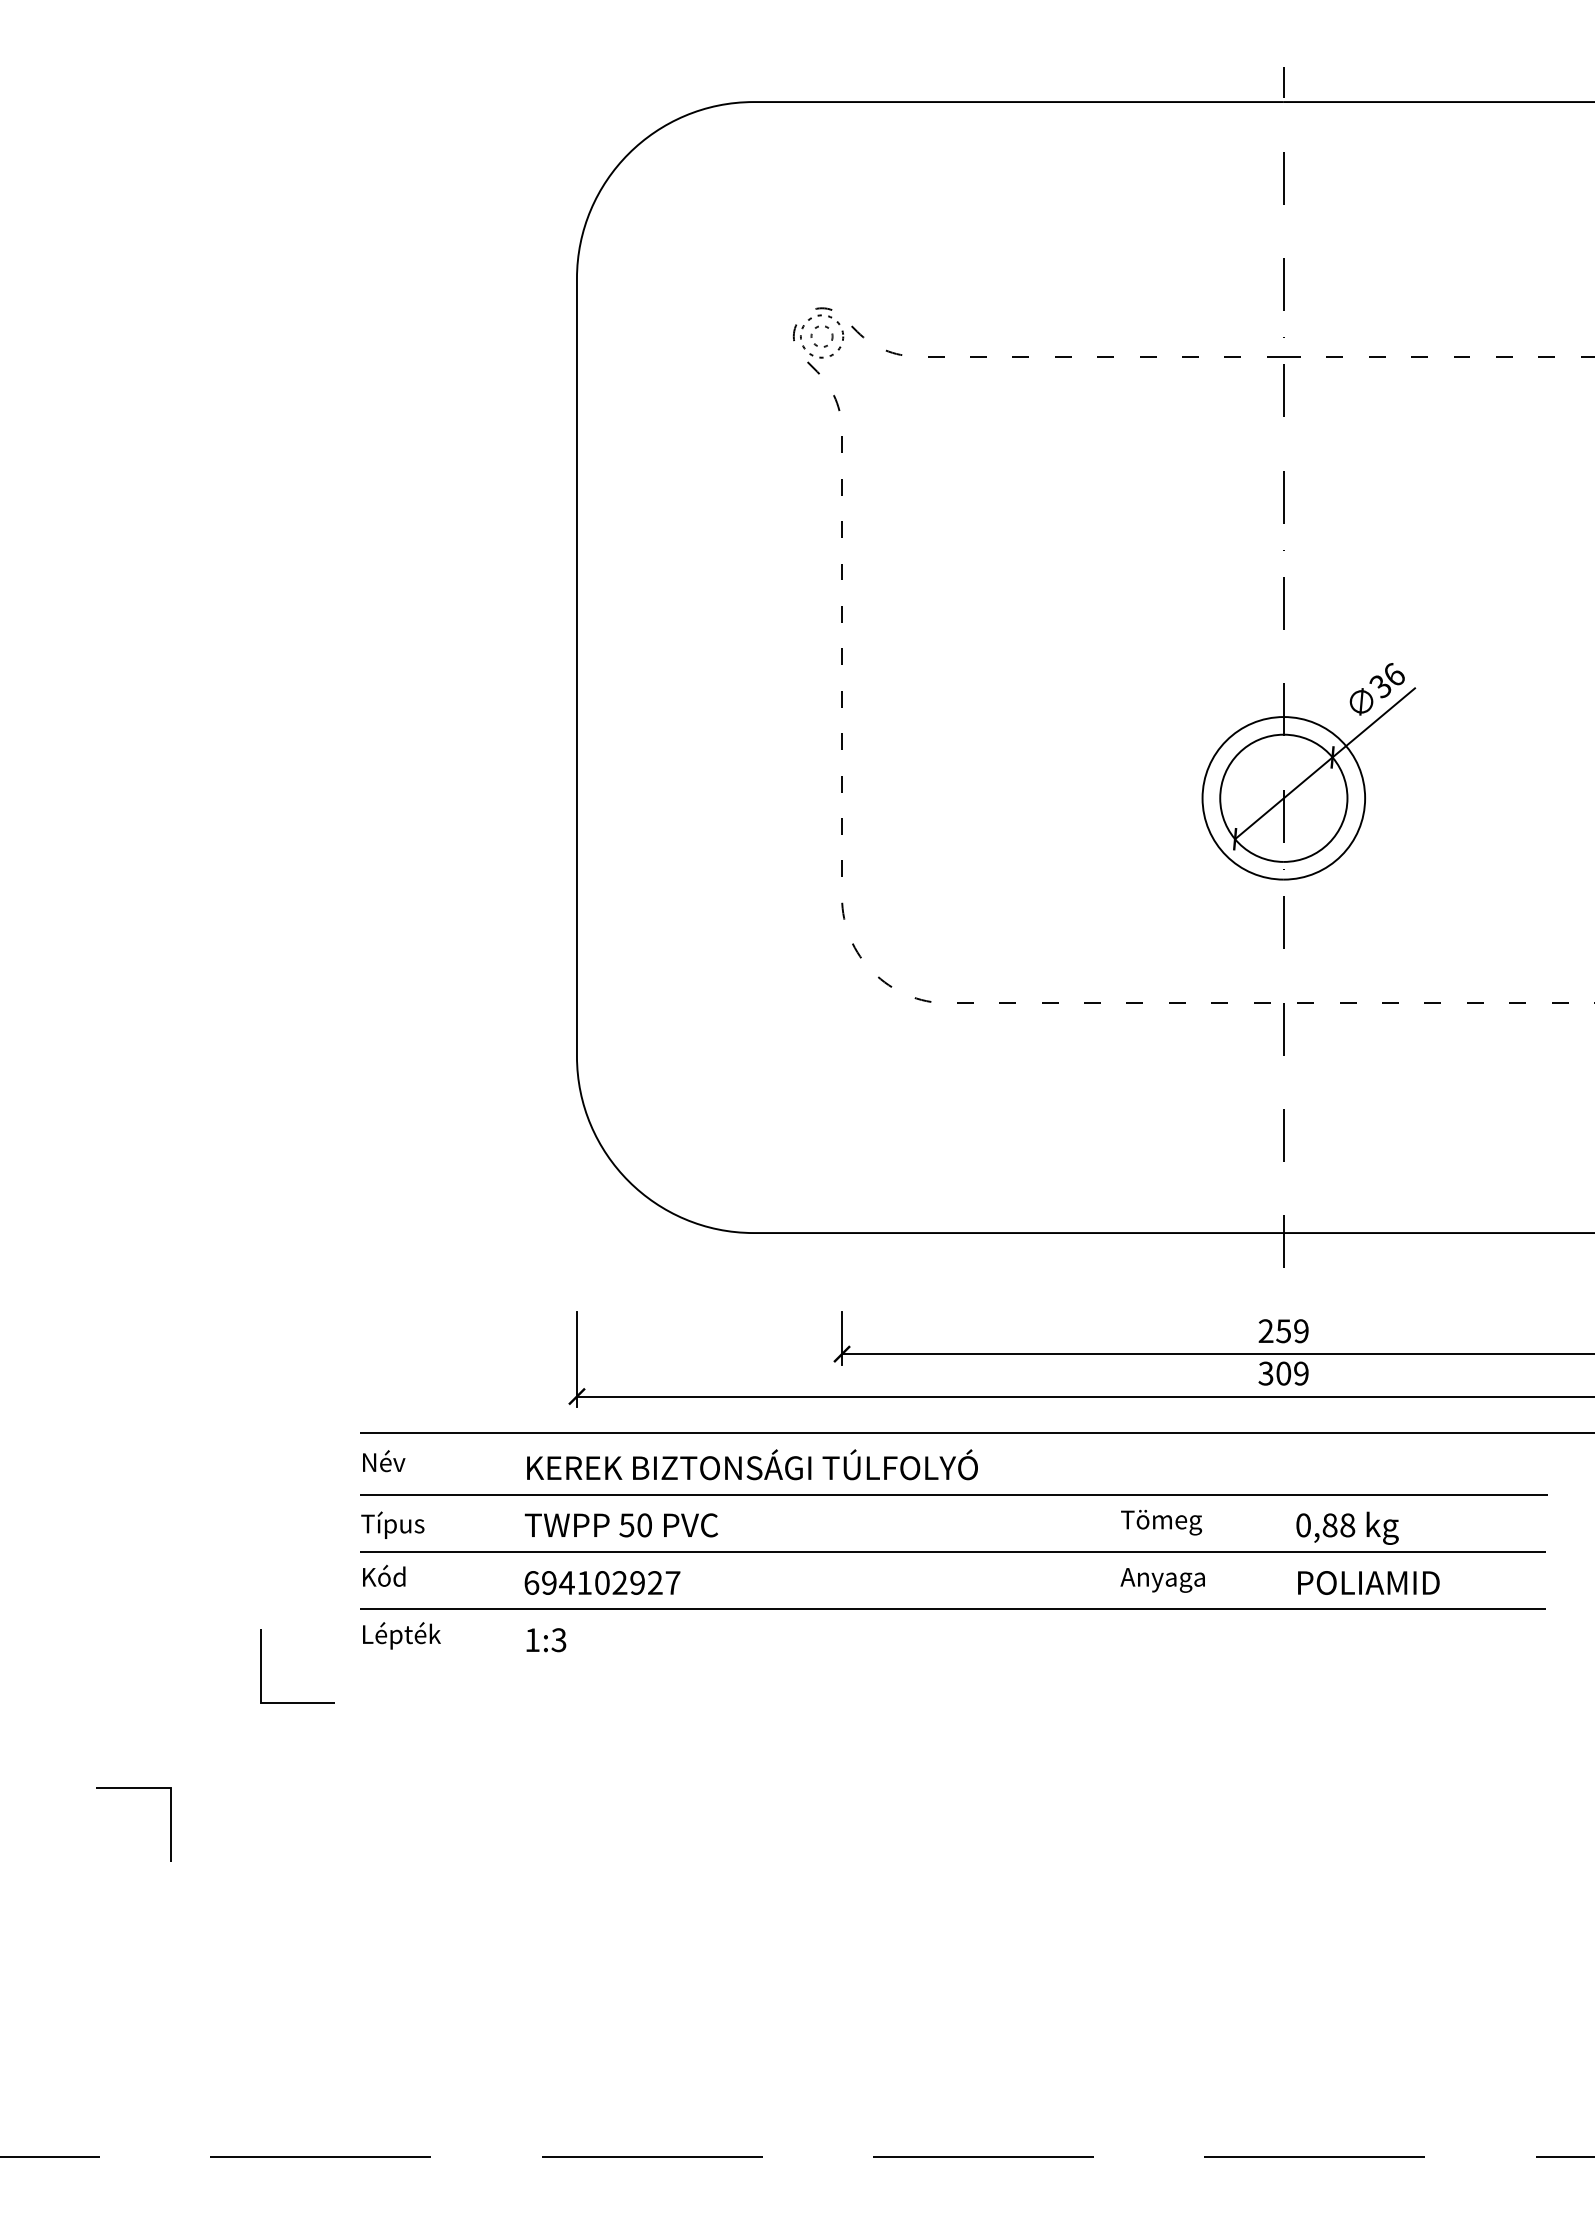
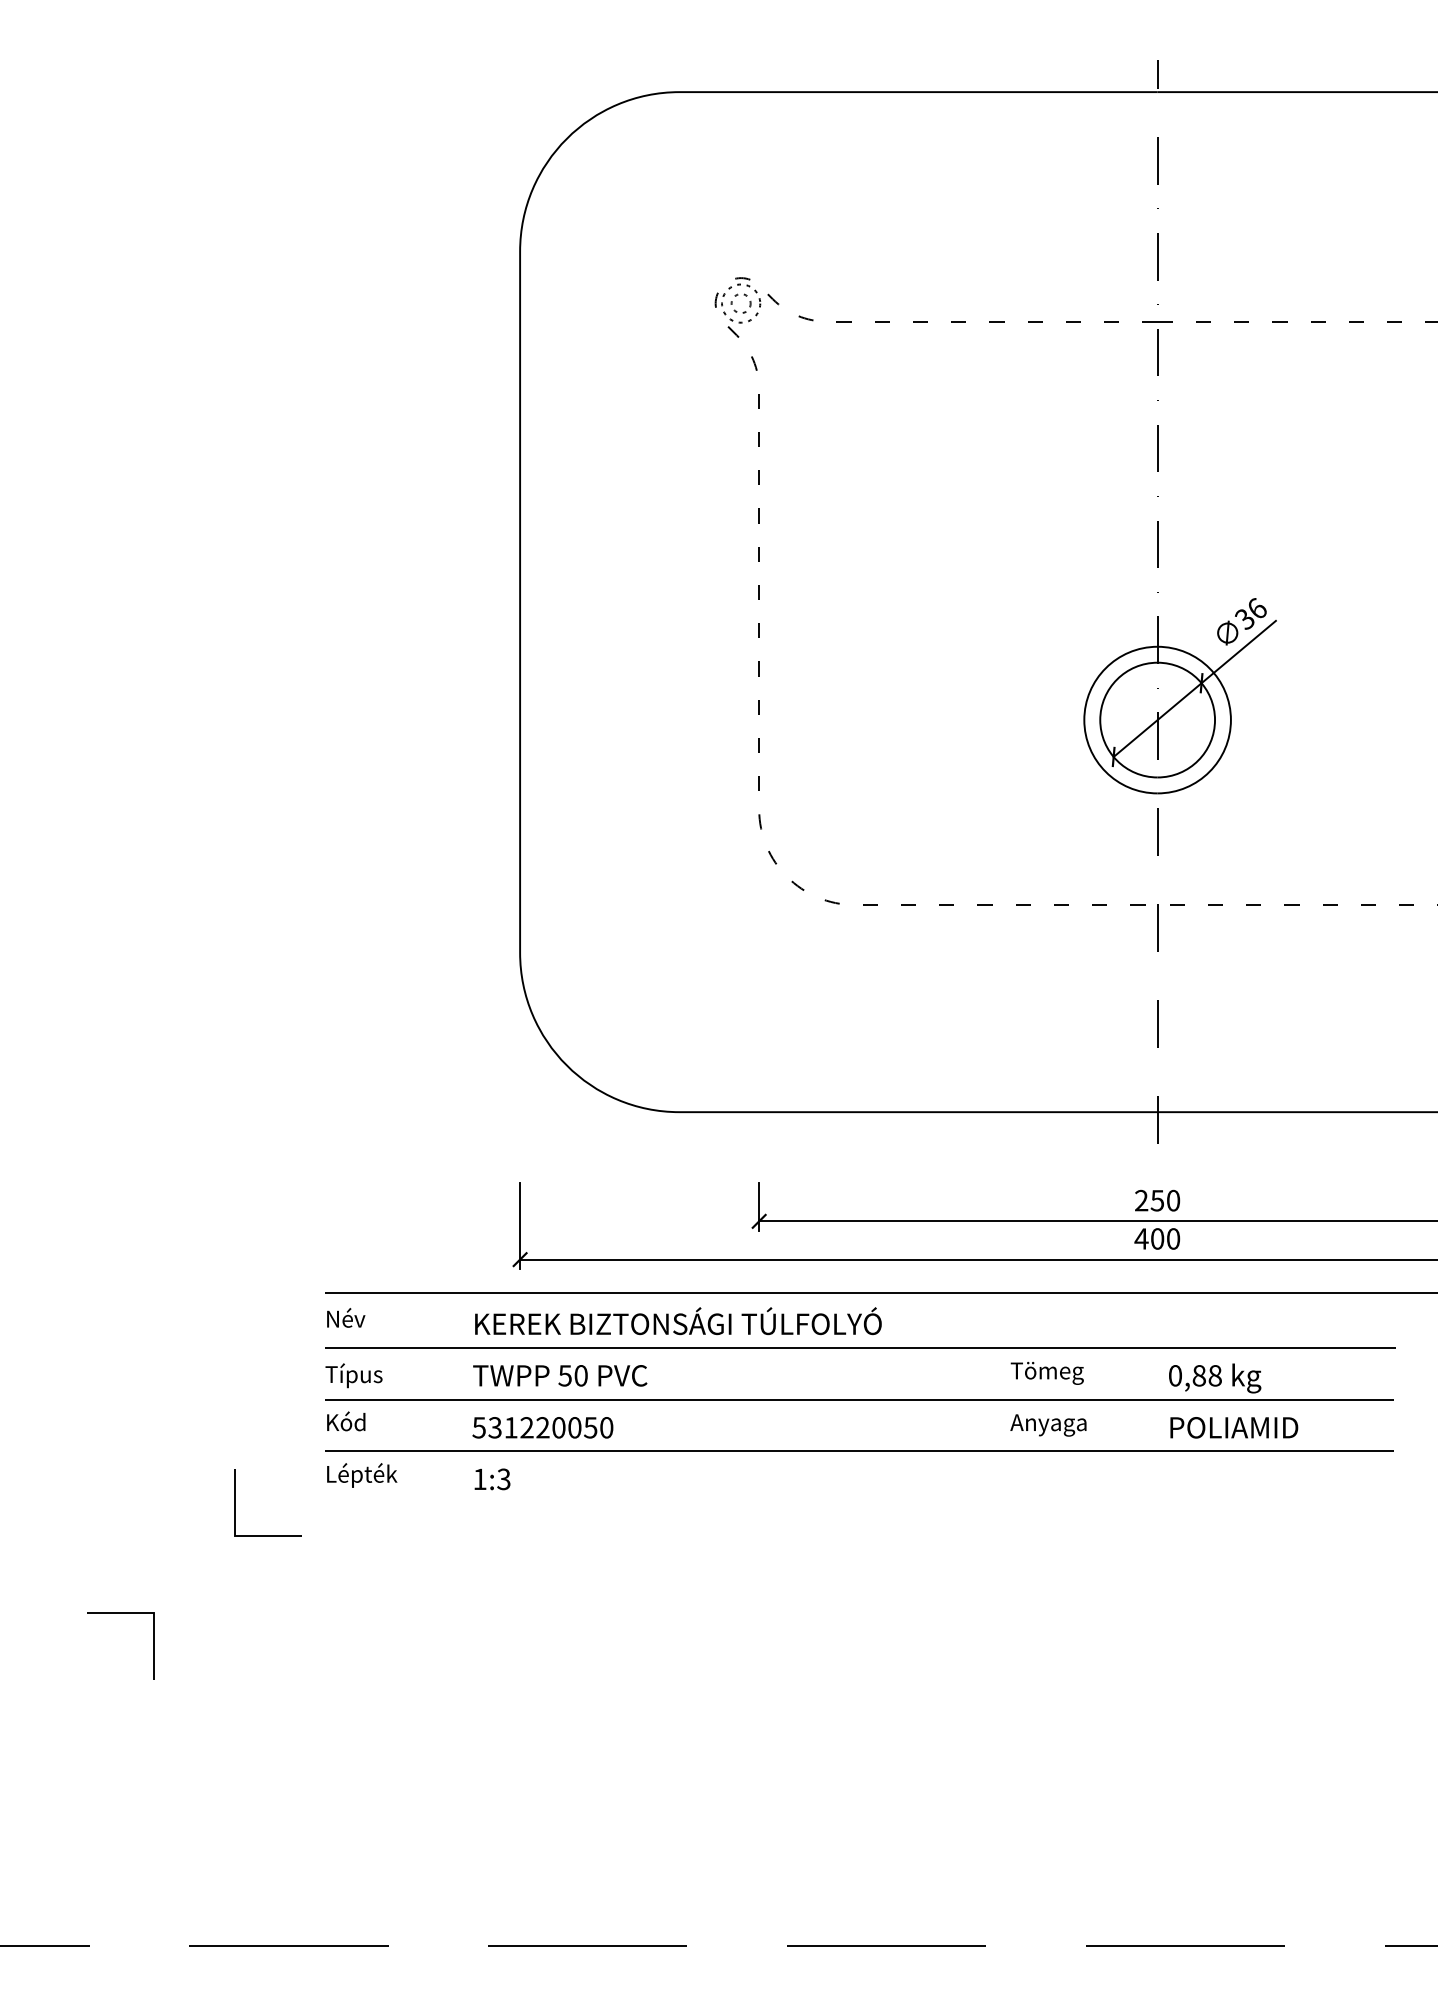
text: (1301, 1331) -> (1173, 1200), 259 -> 250
text: (1283, 1373) -> (1157, 1238), 309 -> 400
text: (602, 1582) -> (543, 1427), 694102927 -> 531220050

